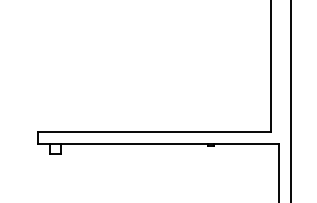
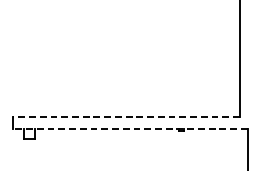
line: (153, 132) -> (125, 117), solid -> dashed
line: (158, 144) -> (130, 129), solid -> dashed

